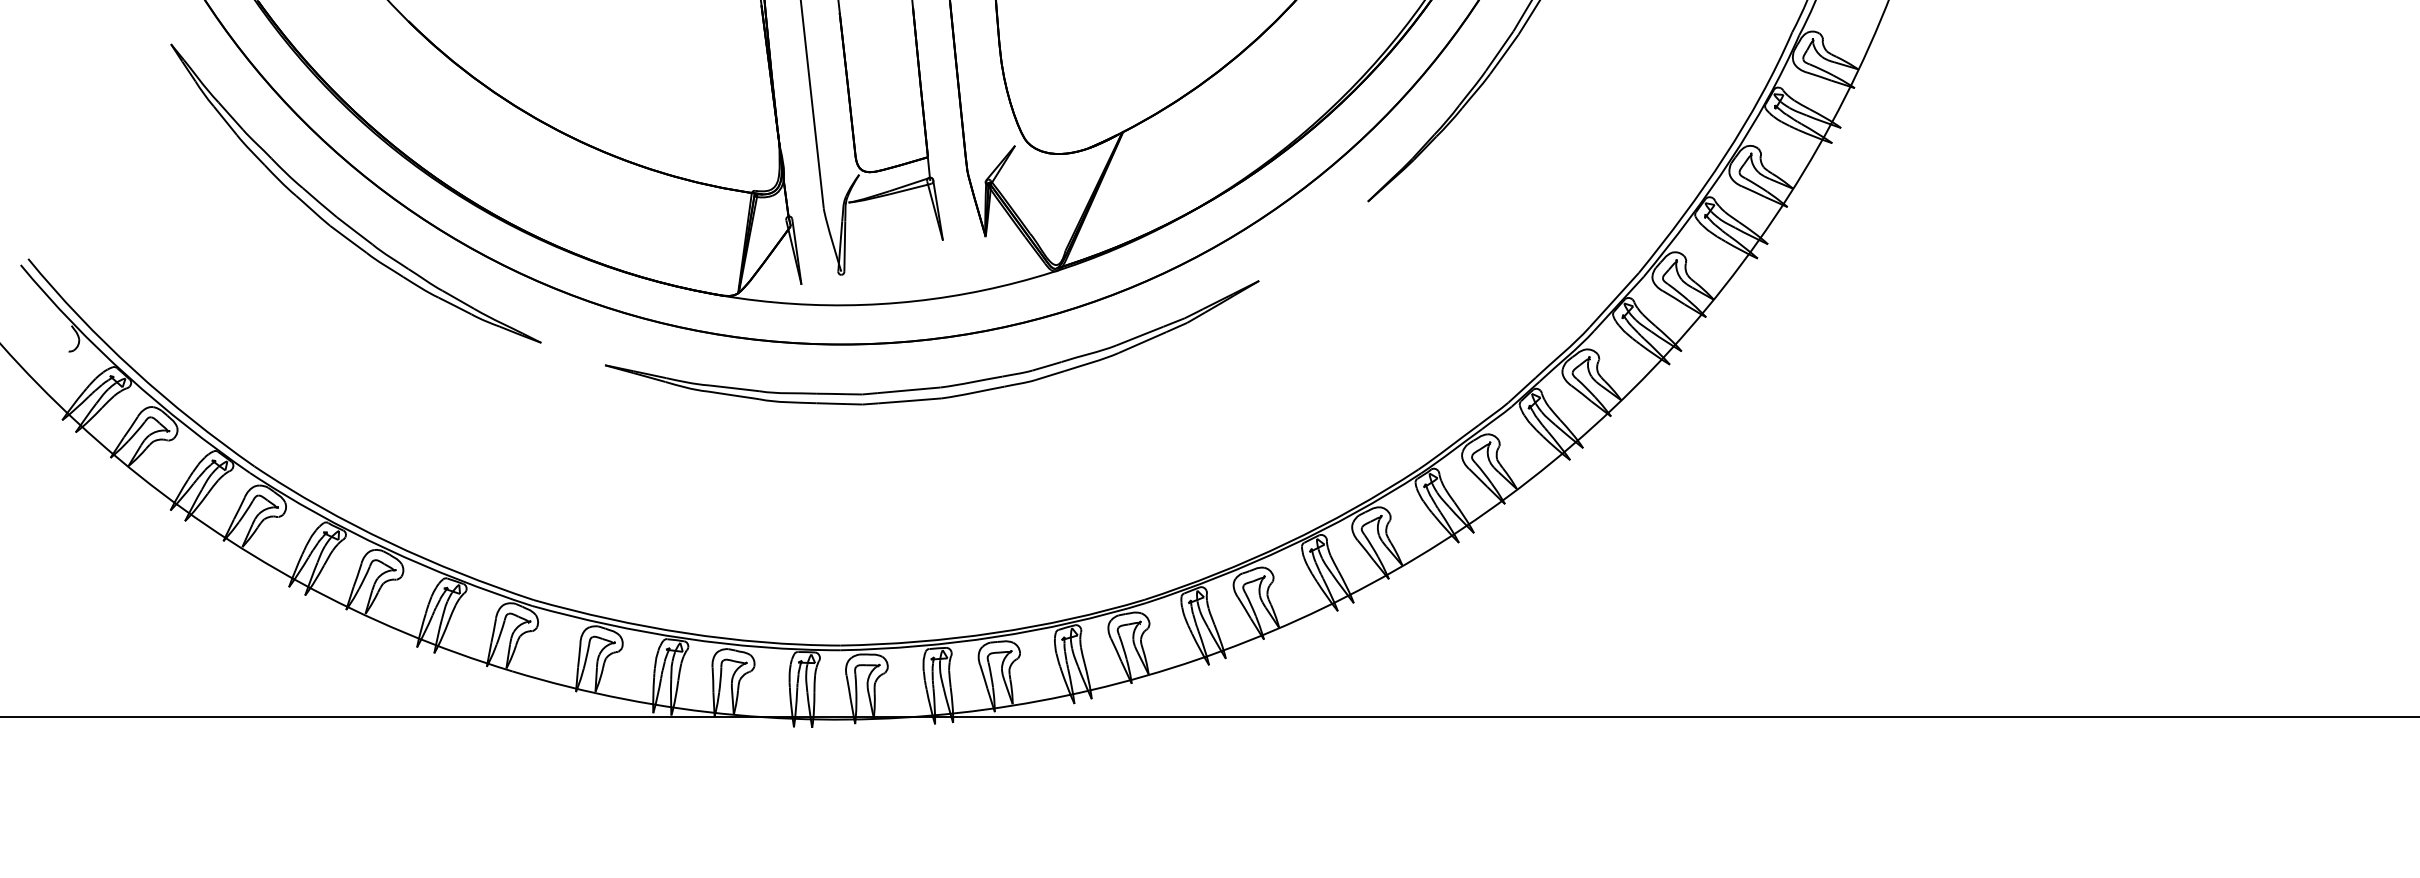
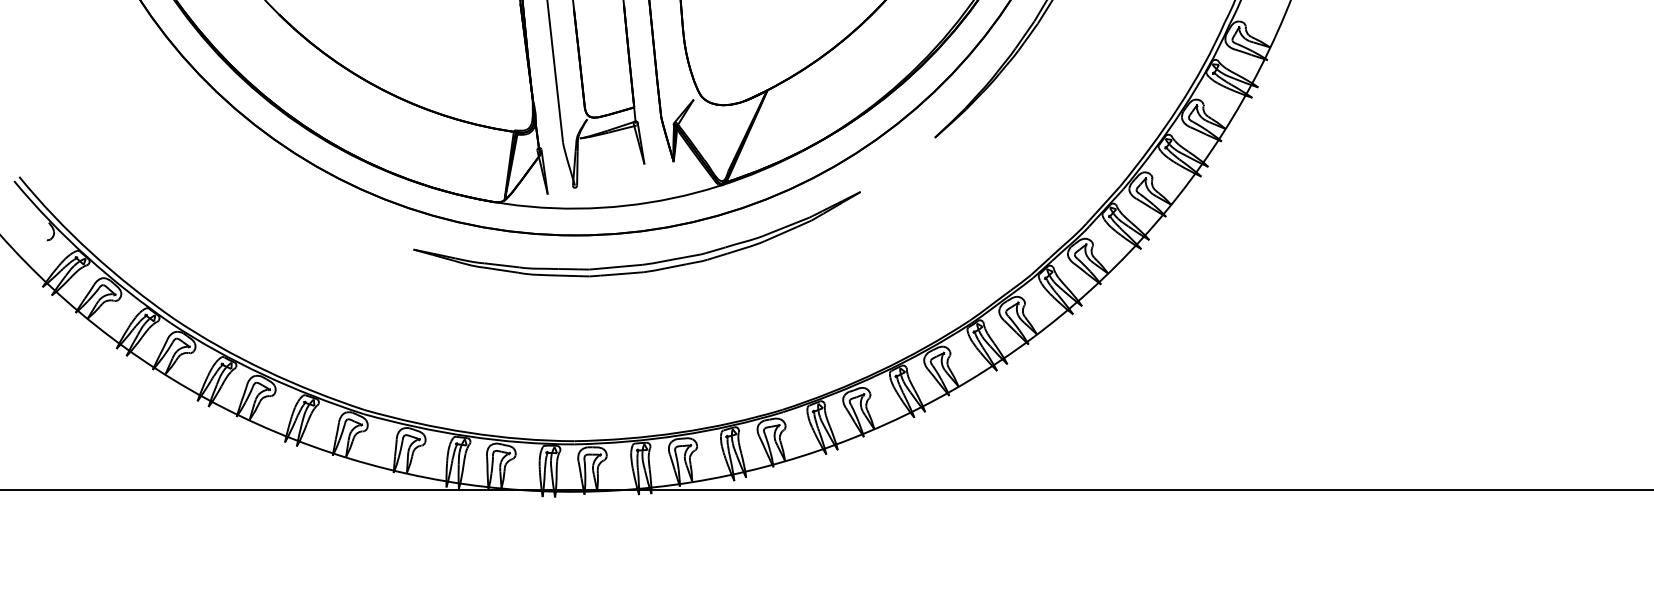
part: (340, 217) -> (232, 148), removed

